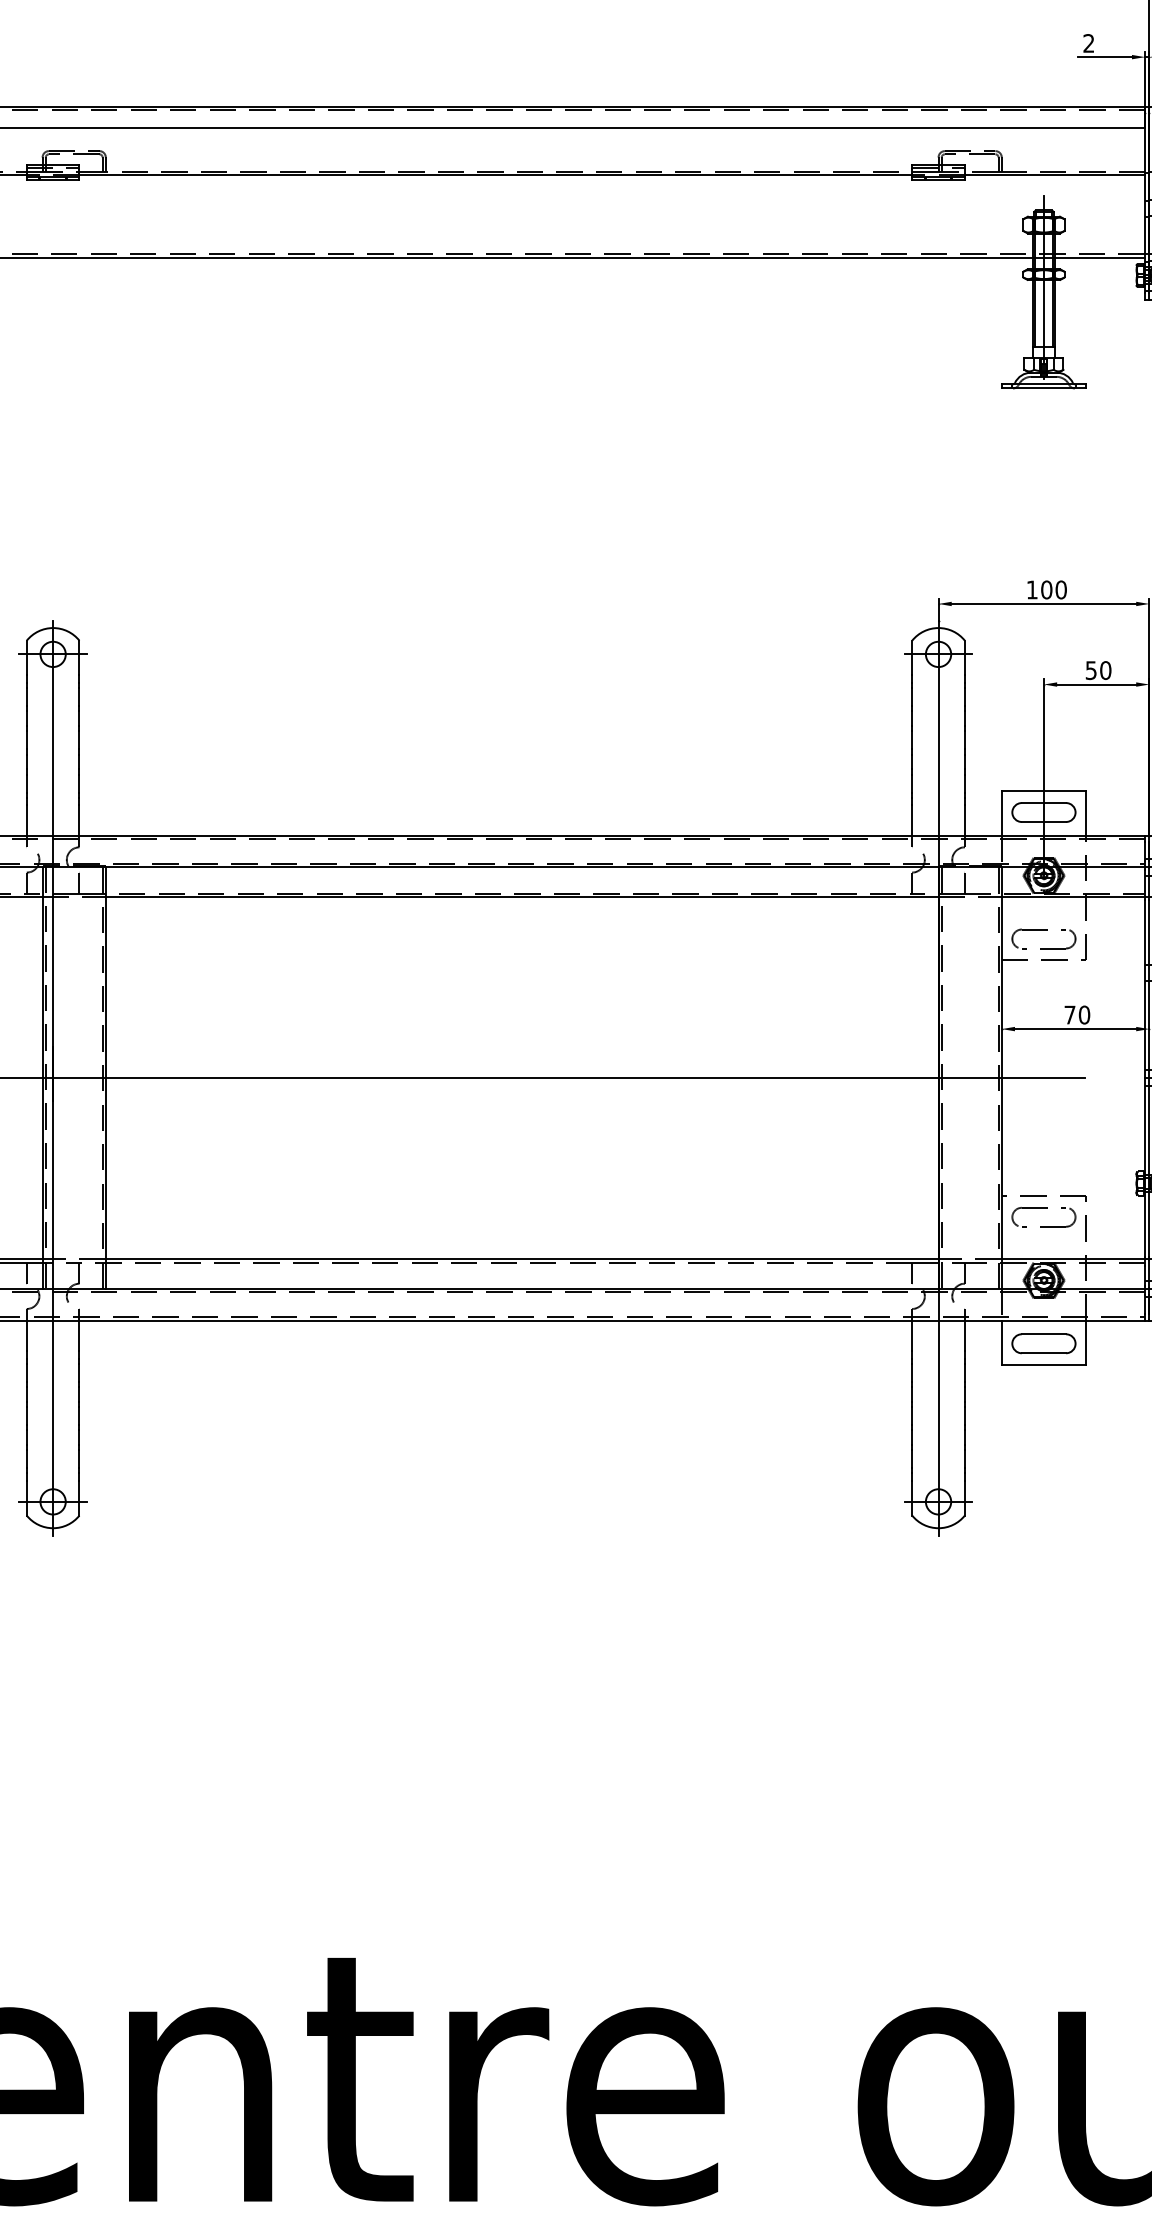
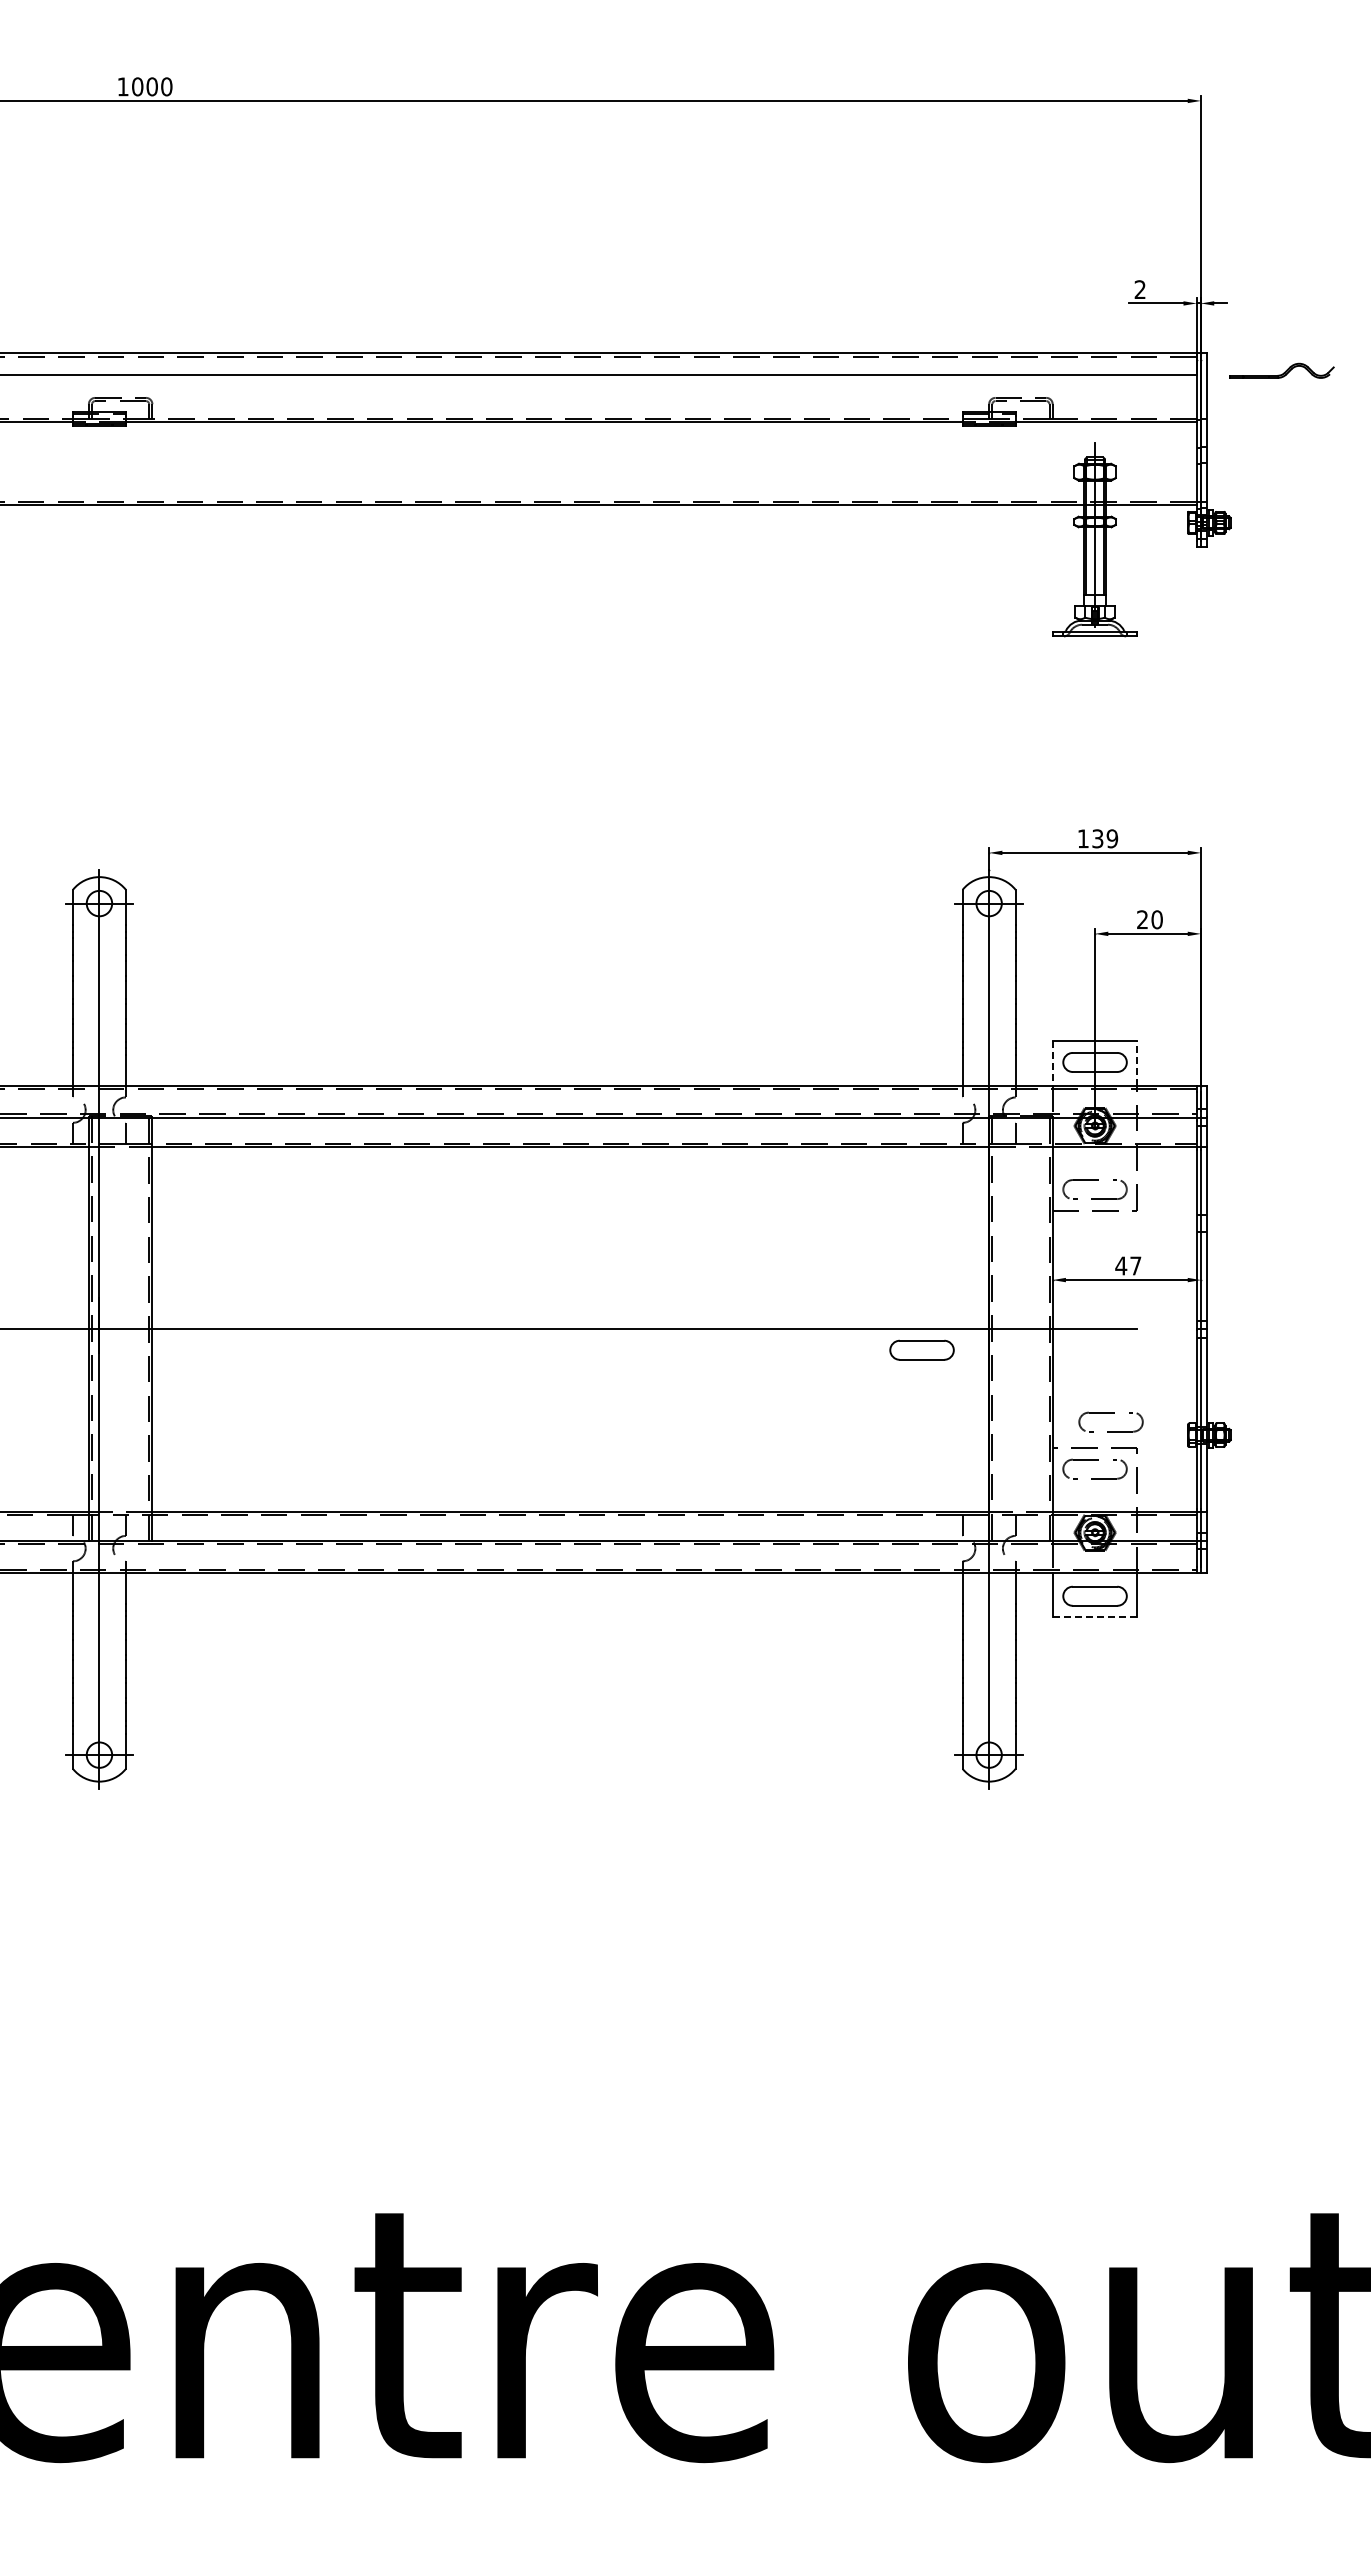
text: (1054, 589) -> (1105, 838), 100 -> 139
text: (1091, 670) -> (1142, 919), 50 -> 20
line: (1086, 813) -> (1137, 1063), solid -> dashed
line: (1001, 814) -> (1052, 1064), solid -> dashed
text: (1077, 1014) -> (1128, 1265), 70 -> 47
part: (871, 1098) -> (921, 1349), added
part: (1059, 1161) -> (1110, 1413), added
line: (1044, 1364) -> (1095, 1617), solid -> dashed

